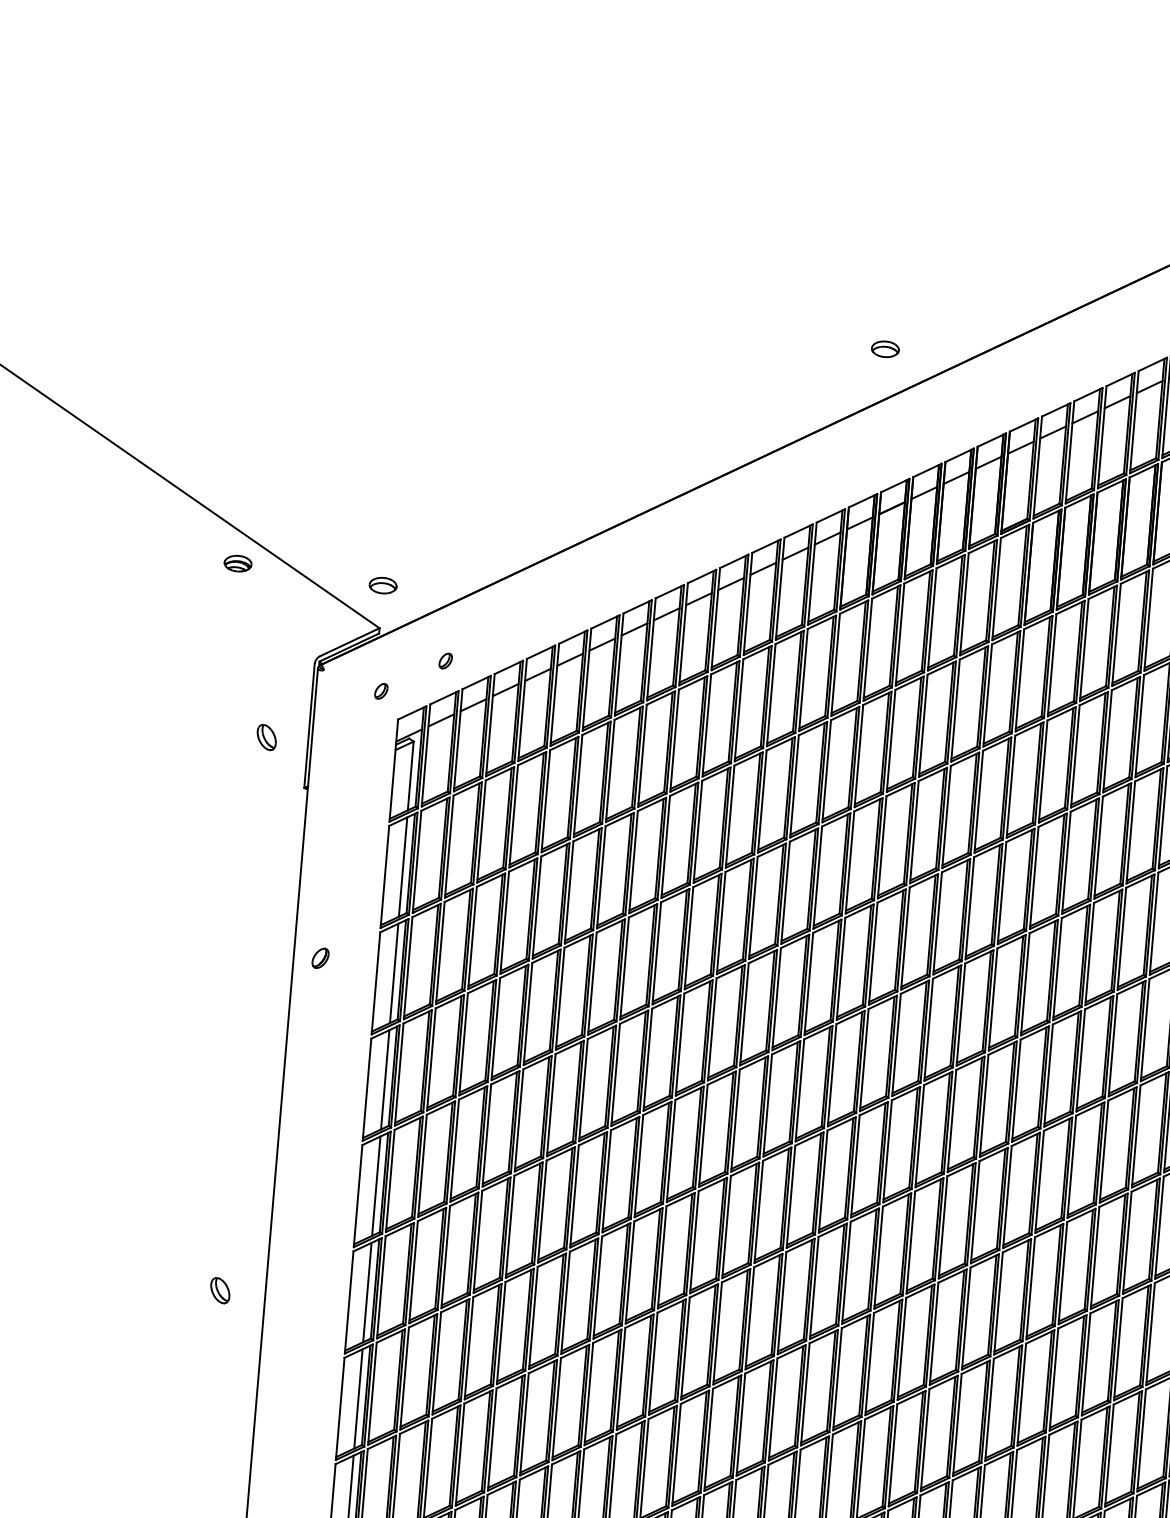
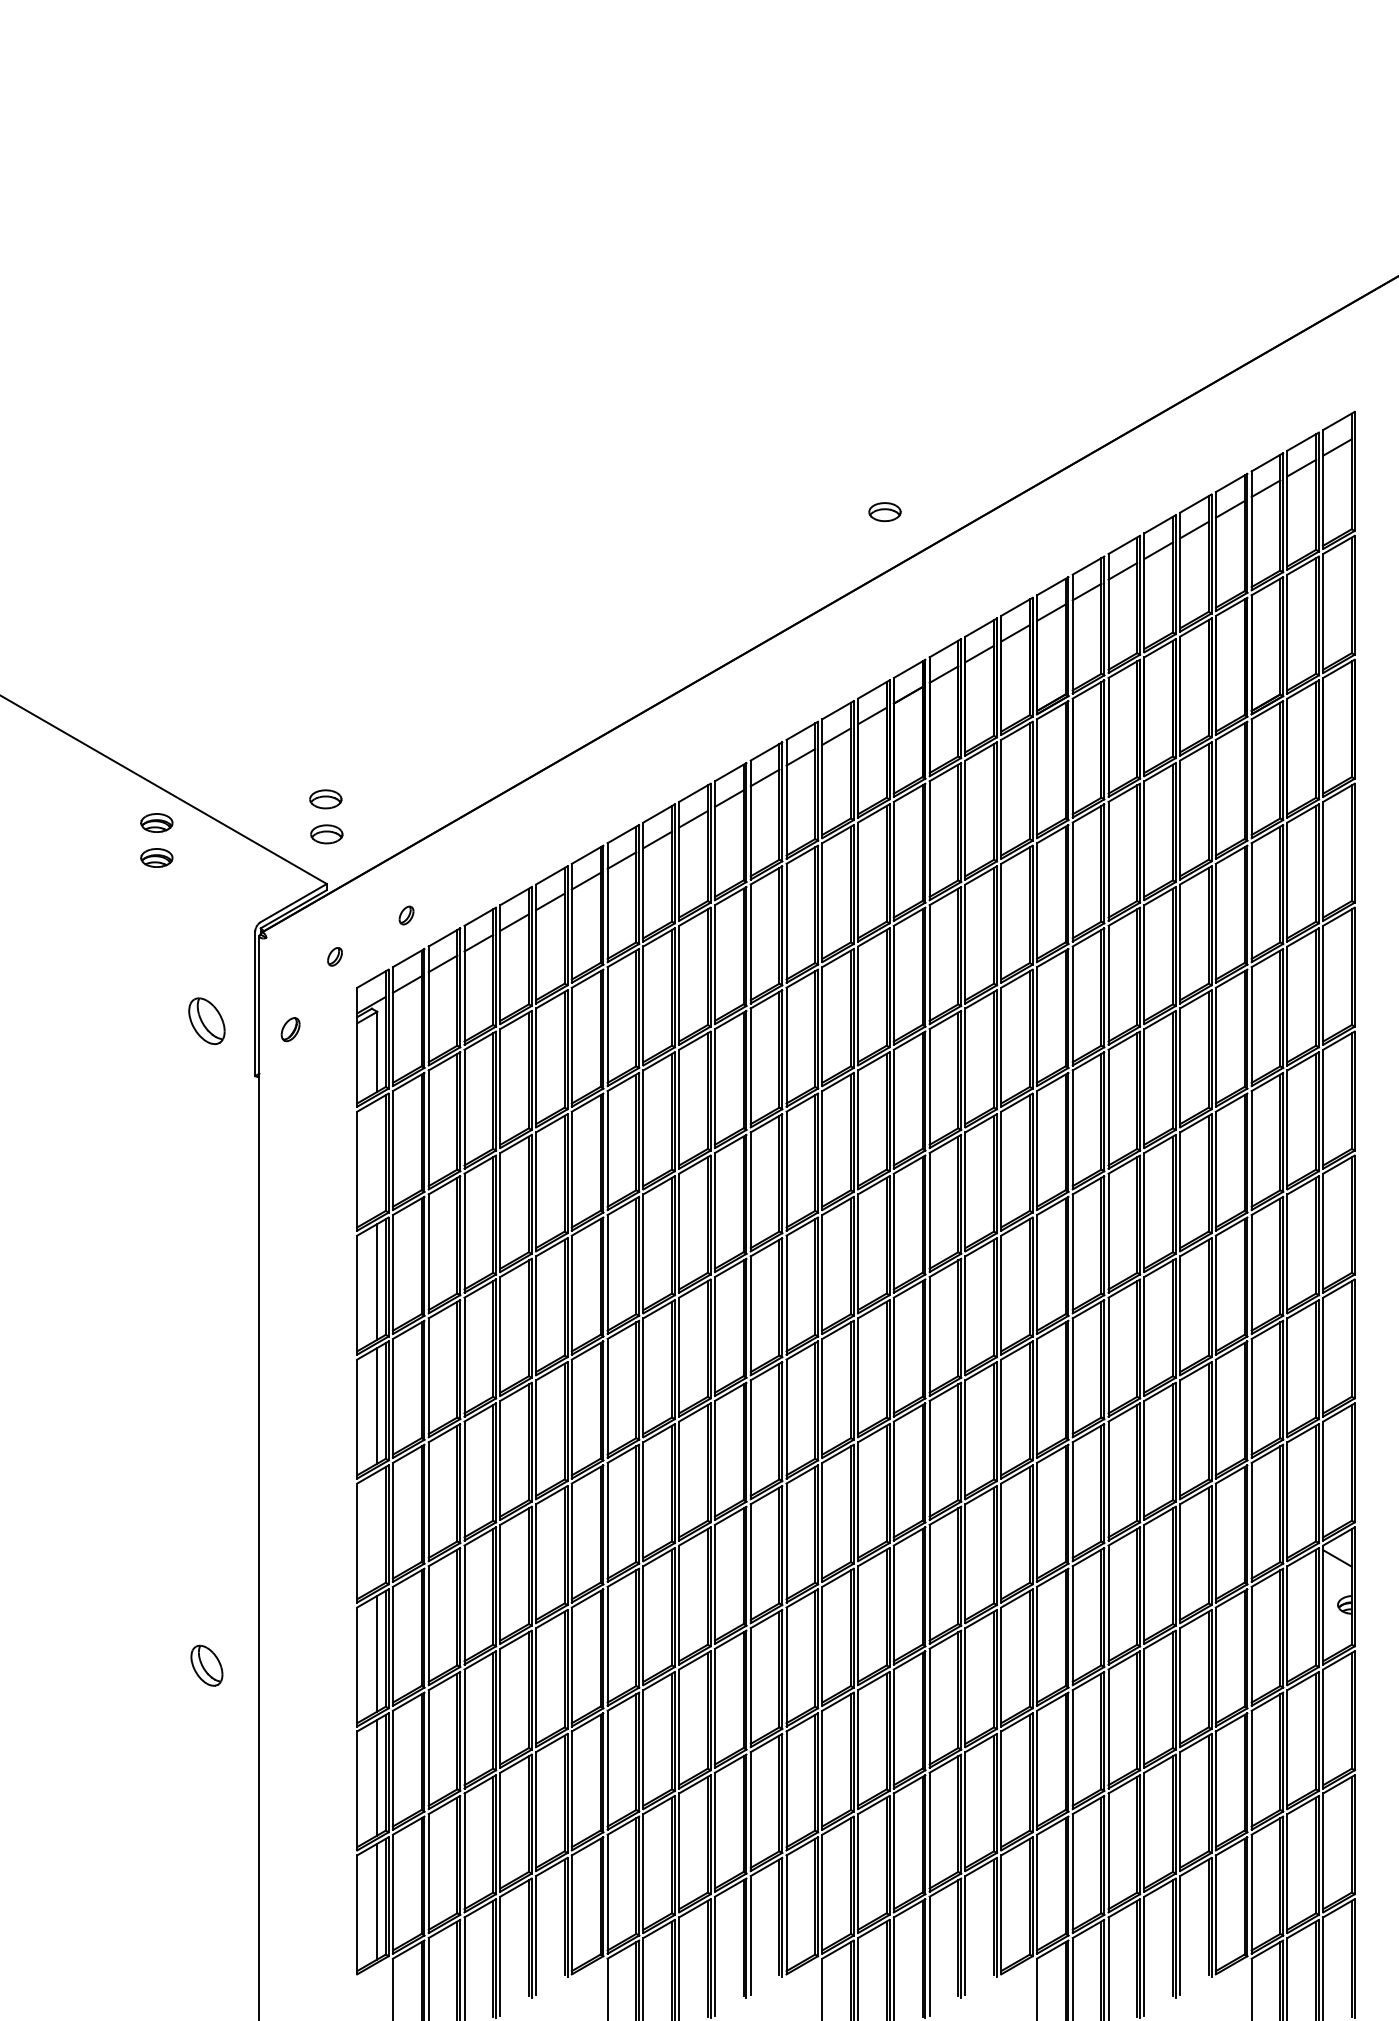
part: (384, 555) -> (325, 799), added
part: (235, 593) -> (156, 857), added
part: (266, 737) -> (206, 1021), size x1.6
line: (403, 866) -> (377, 1157), removed
part: (320, 958) -> (290, 1029), moved
line: (376, 1185) -> (377, 1529), removed
part: (219, 1290) -> (206, 1665), size x1.4

